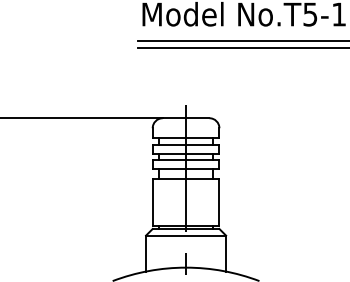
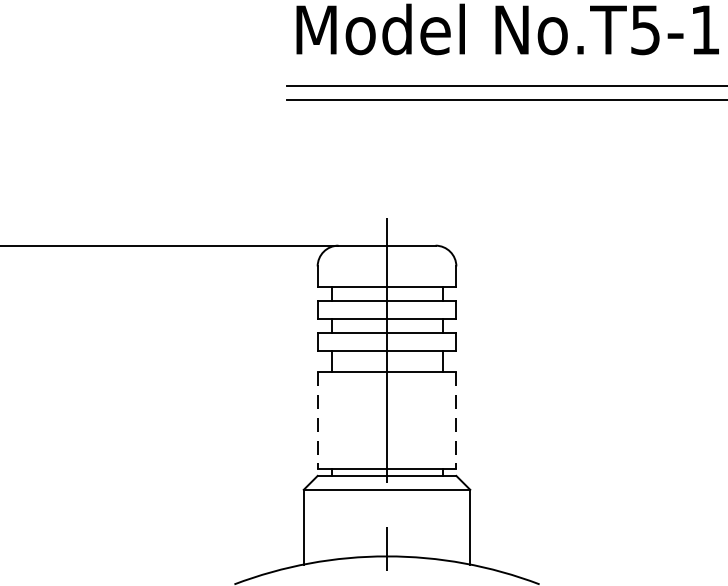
line: (152, 202) -> (317, 420), solid -> dashed
line: (219, 202) -> (456, 420), solid -> dashed

